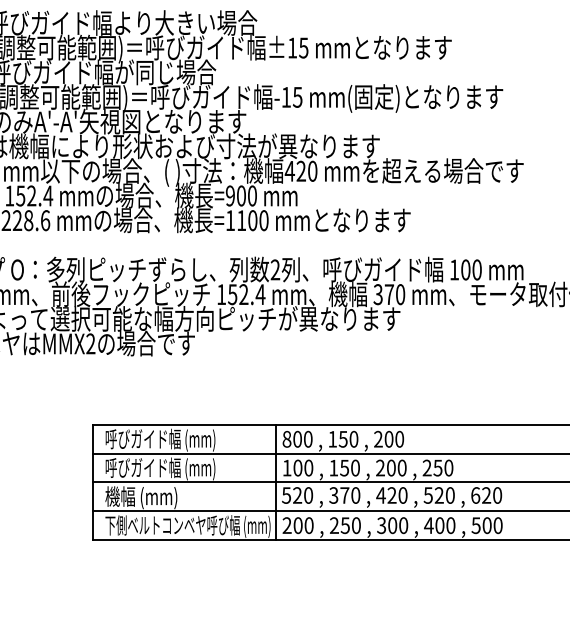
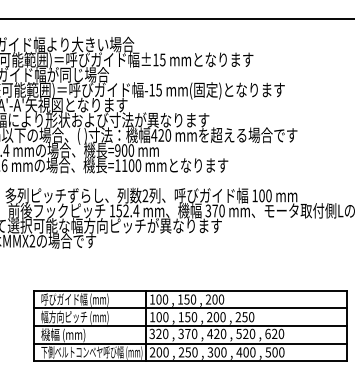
text: (287, 439) -> (152, 299), 800 -> 100
text: (143, 466) -> (64, 316), 呼びガイド幅 (mm) -> 幅方向ピッチ (mm)
text: (287, 493) -> (152, 332), 520 -> 320

